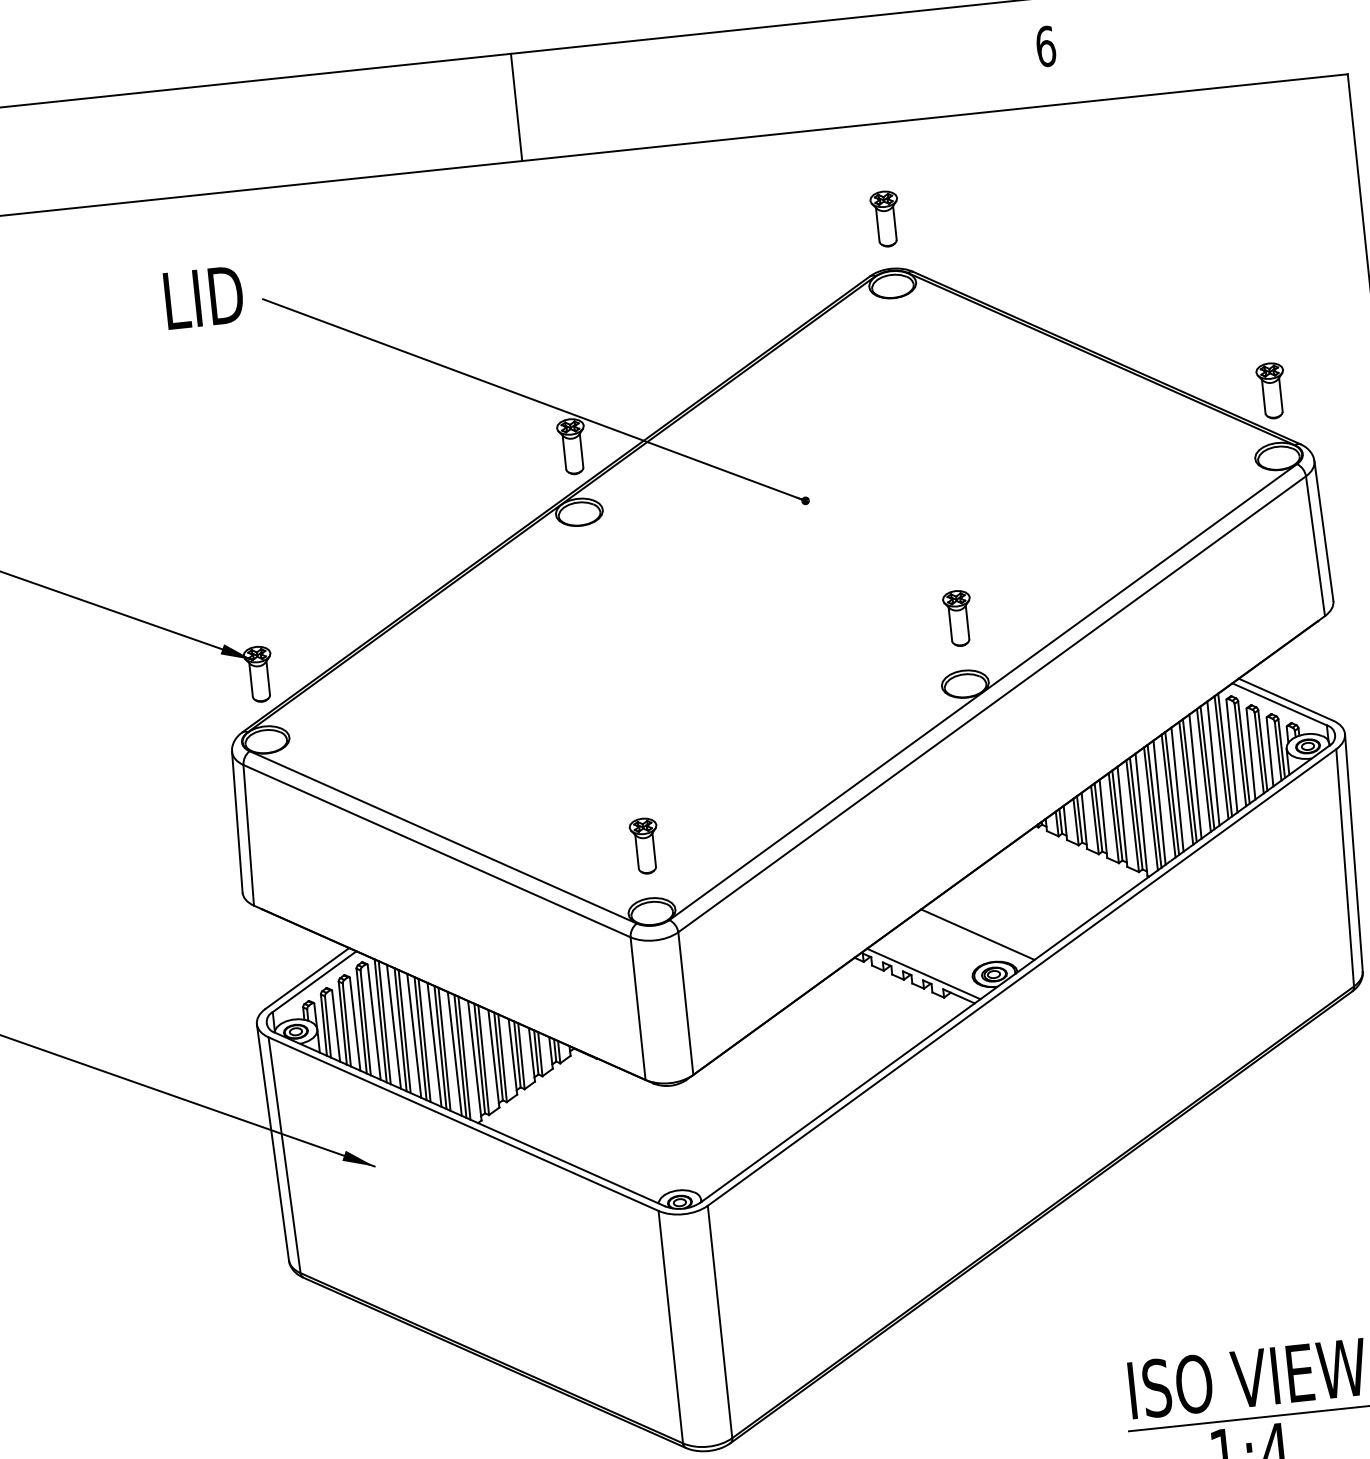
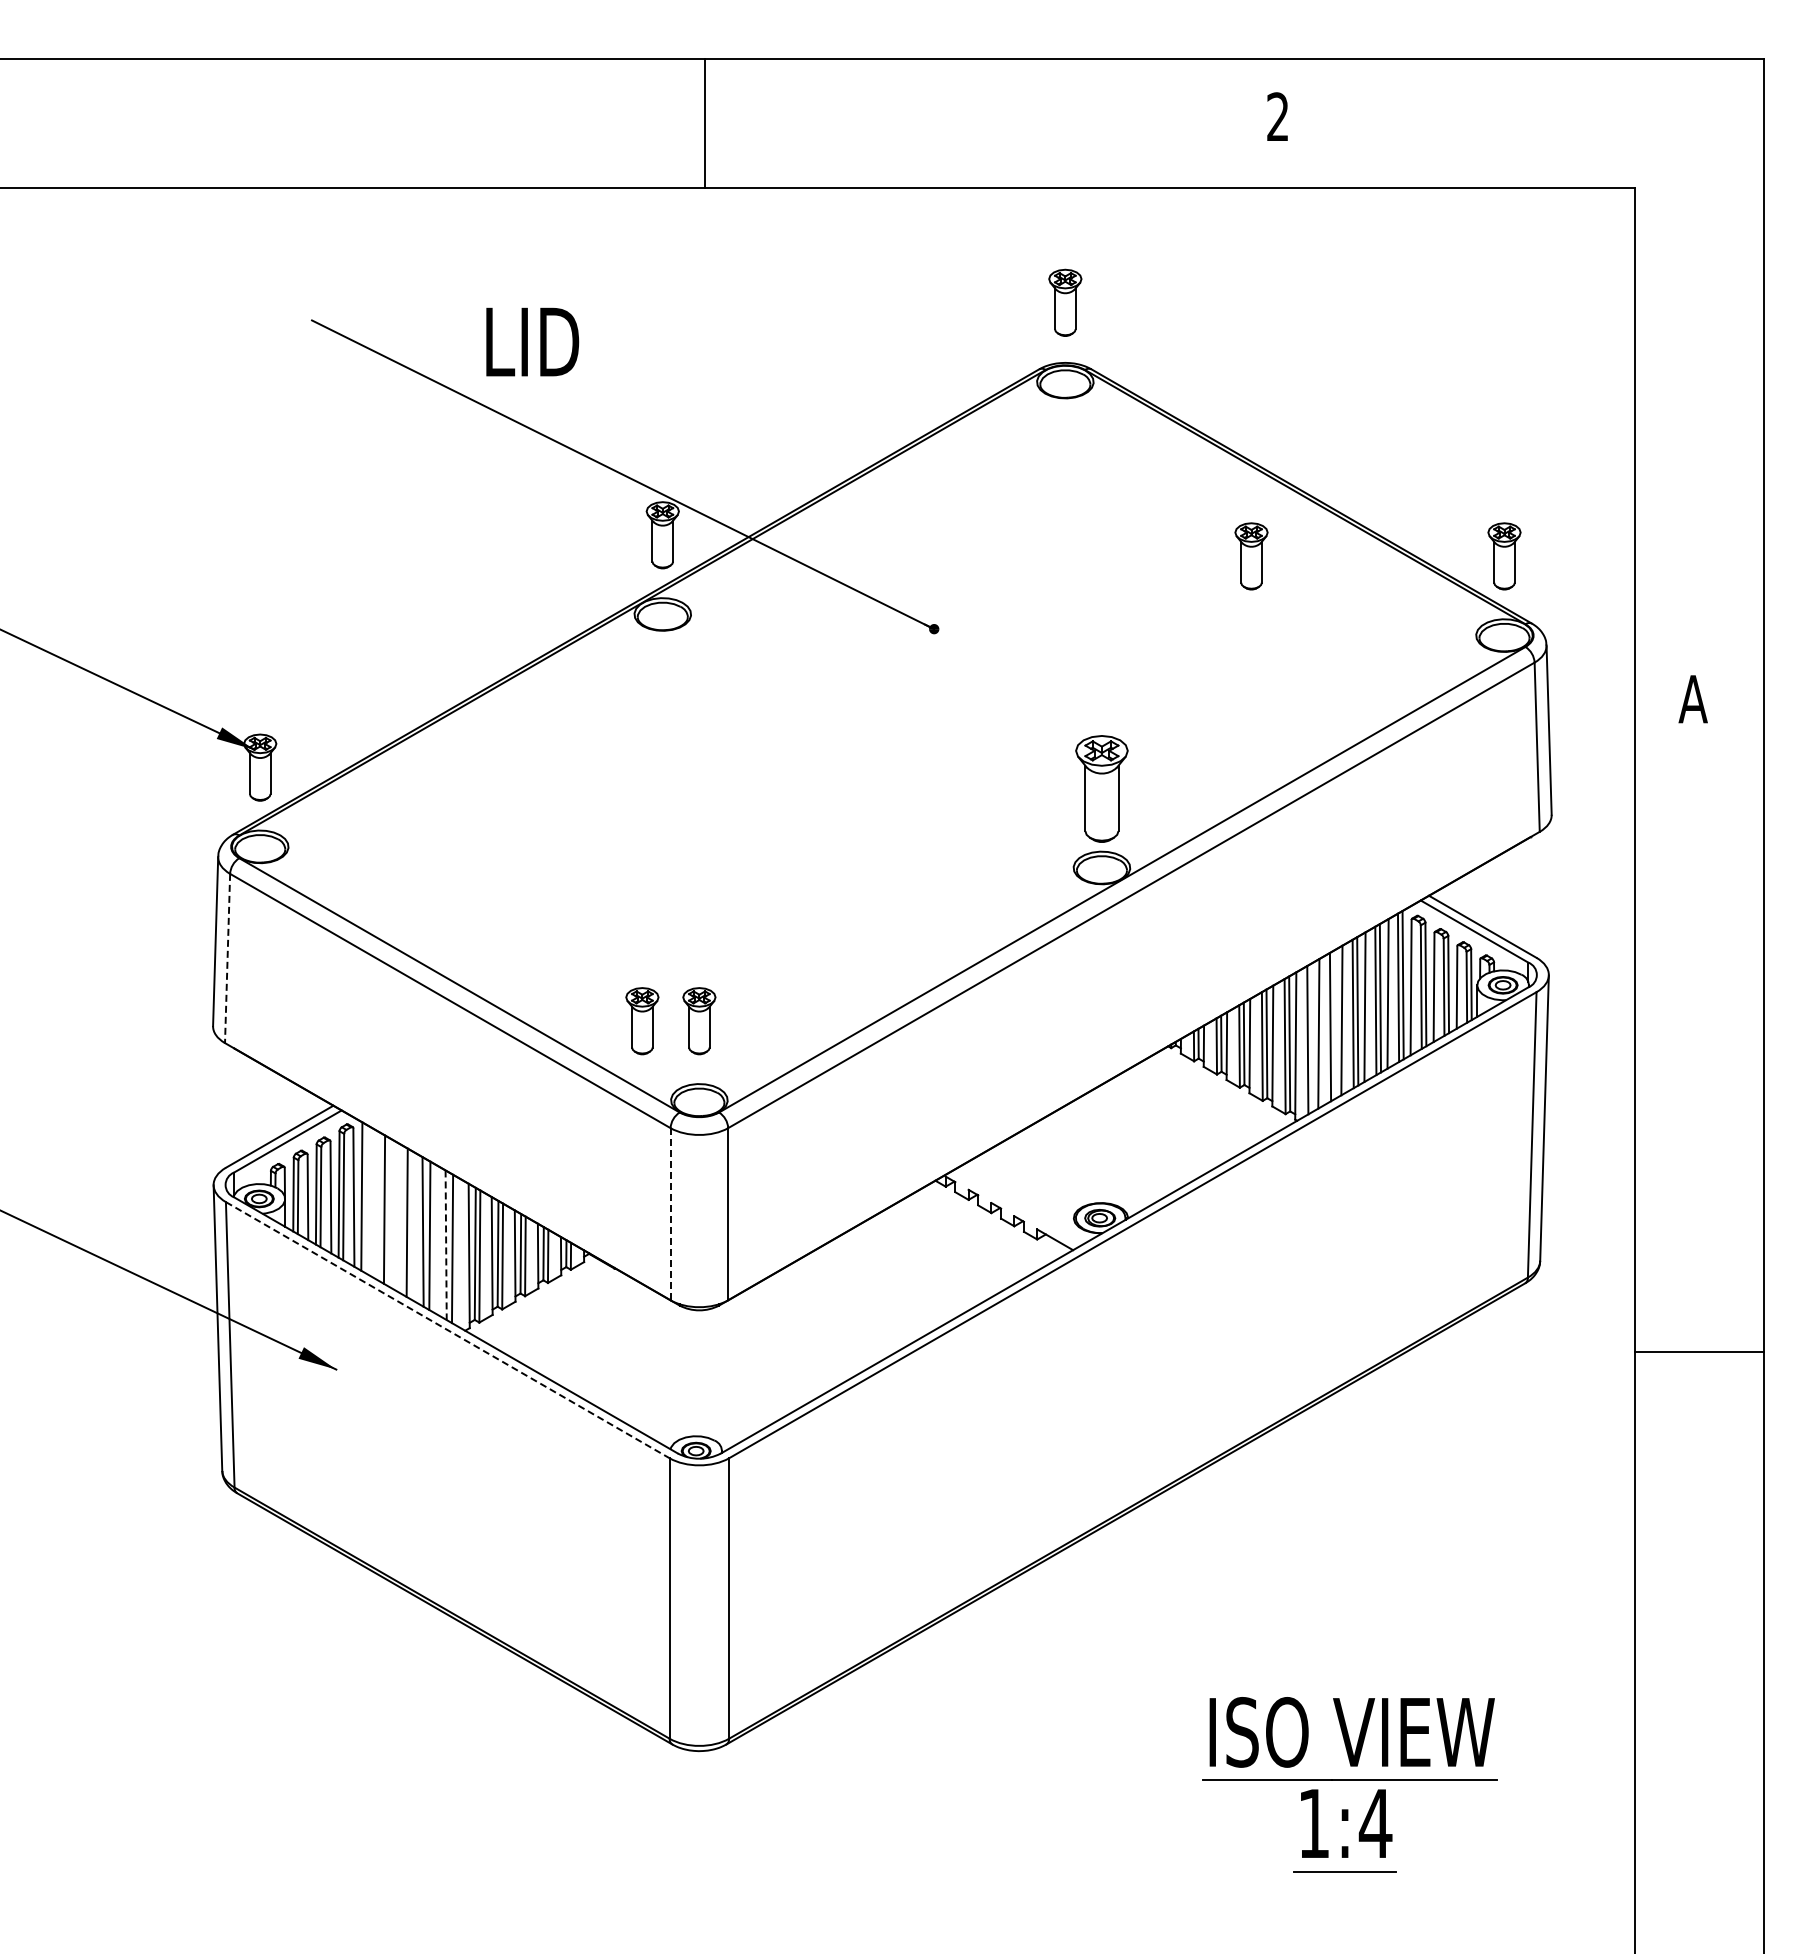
text: (1046, 46) -> (1278, 116), 6 -> 2
line: (516, 107) -> (704, 123), moved
text: (203, 297) -> (532, 341), moved
part: (1062, 413) -> (1251, 556), added
part: (958, 618) -> (1101, 788), size x1.6
line: (1171, 793) -> (1334, 1024), removed
line: (1153, 806) -> (1311, 1037), removed
line: (248, 835) -> (227, 958), solid -> dashed
part: (598, 851) -> (642, 1021), added
line: (977, 934) -> (1084, 1168), removed
line: (923, 973) -> (1015, 1208), removed
line: (637, 1008) -> (670, 1213), solid -> dashed
line: (383, 1023) -> (365, 1199), removed
line: (393, 1027) -> (376, 1205), removed
line: (404, 1031) -> (388, 1212), removed
line: (413, 1035) -> (399, 1218), removed
line: (424, 1040) -> (411, 1225), removed
line: (444, 1049) -> (434, 1238), removed
line: (455, 1054) -> (446, 1245), solid -> dashed
line: (463, 1058) -> (456, 1251), removed
line: (464, 1124) -> (448, 1330), solid -> dashed

